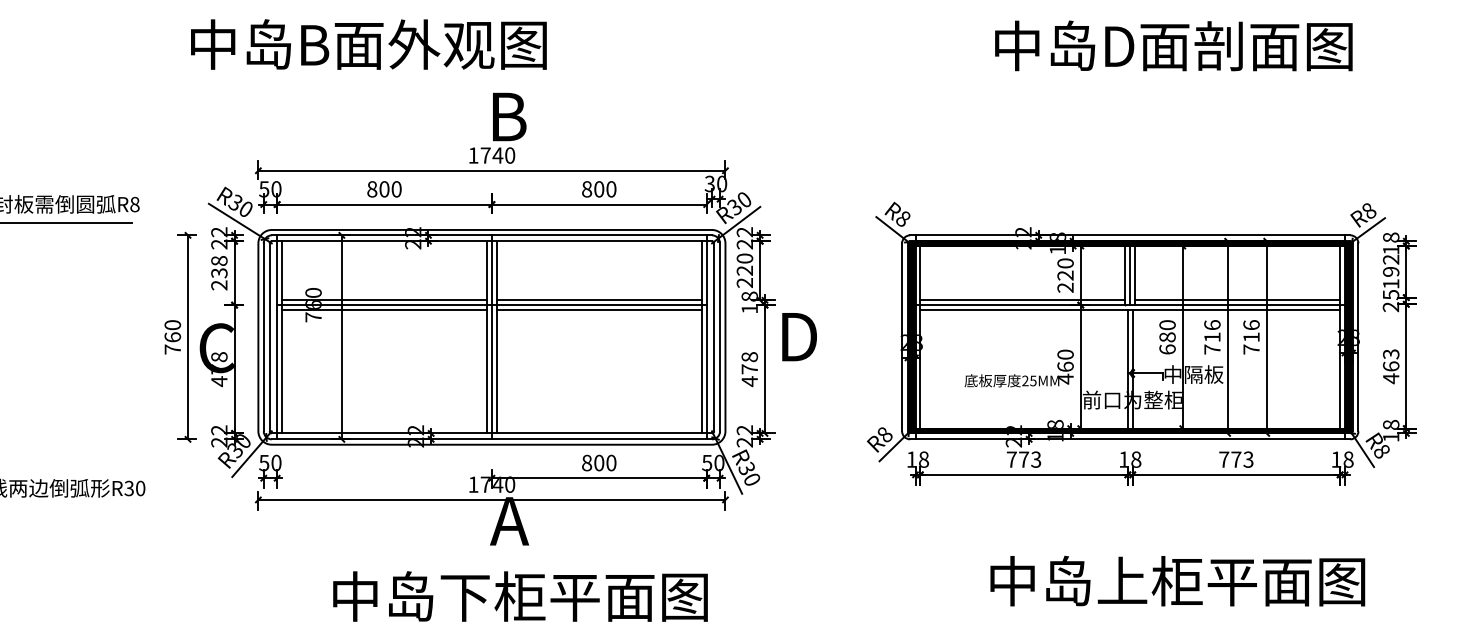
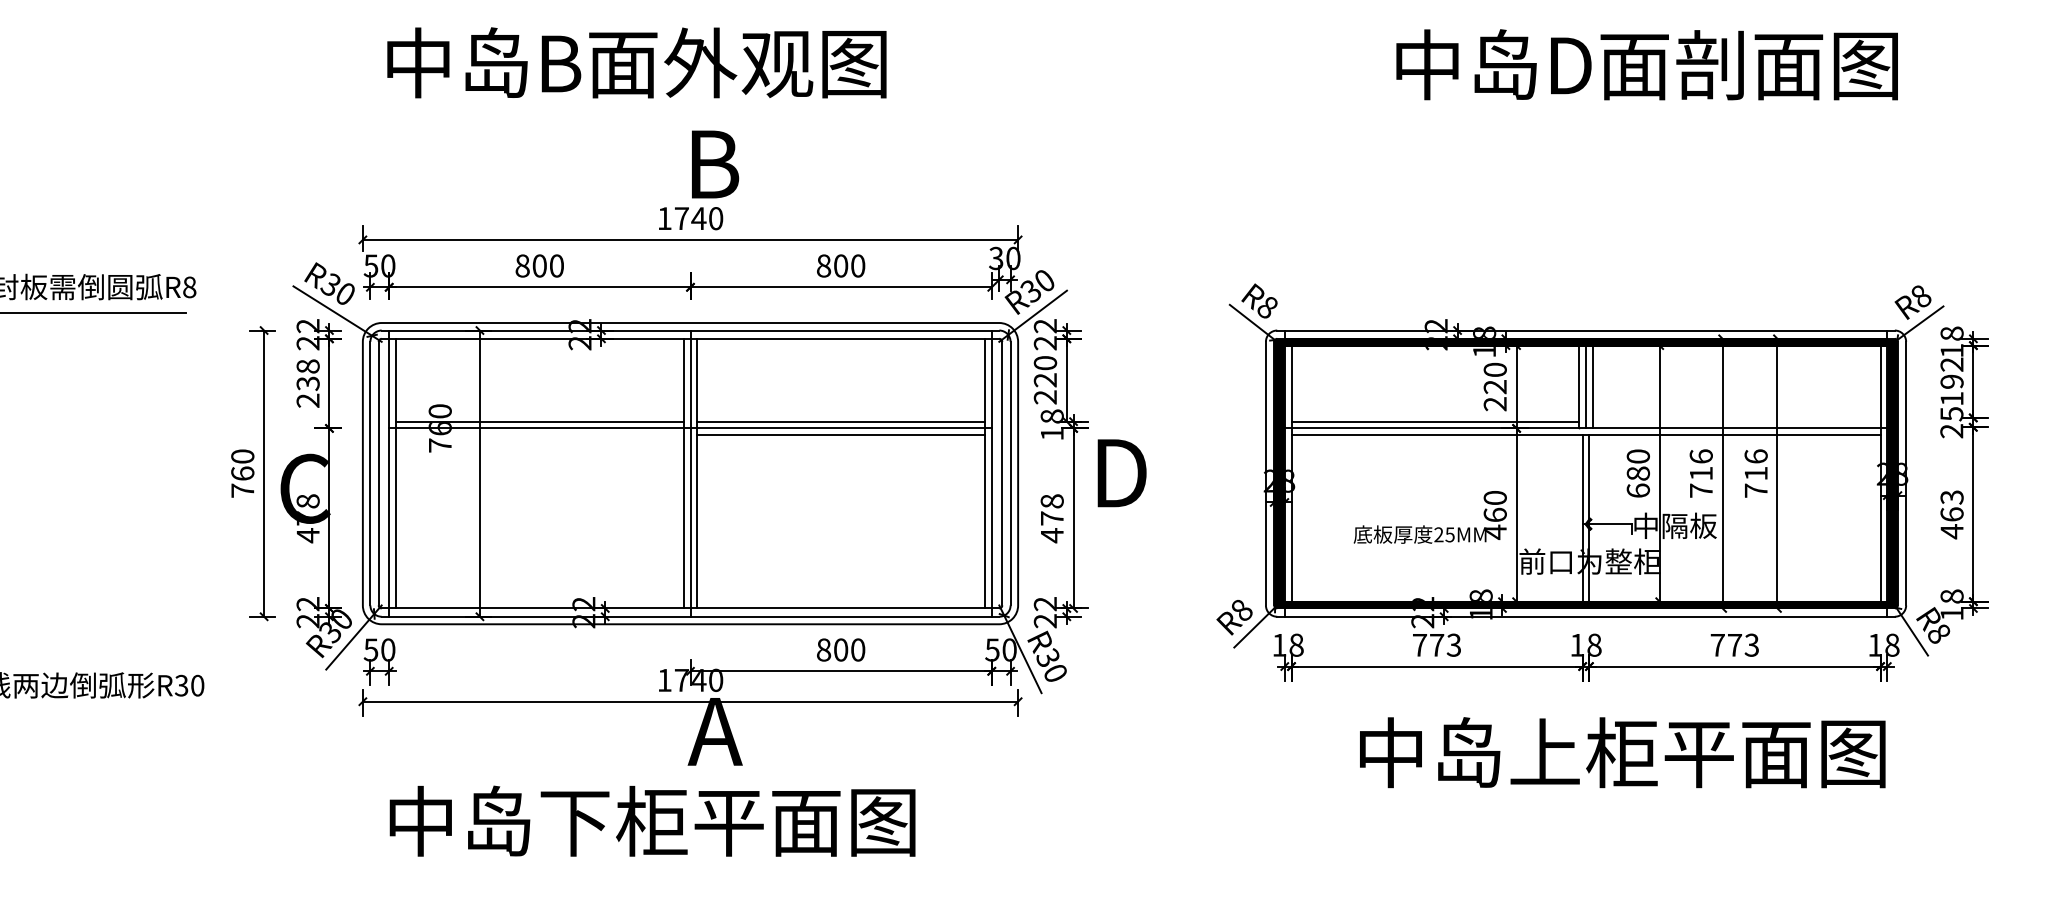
text: (368, 44) -> (636, 62), moved
line: (1237, 300) -> (1736, 421), removed
line: (384, 310) -> (539, 435), removed
text: (1177, 581) -> (1622, 752), moved
text: (520, 595) -> (652, 820), moved

